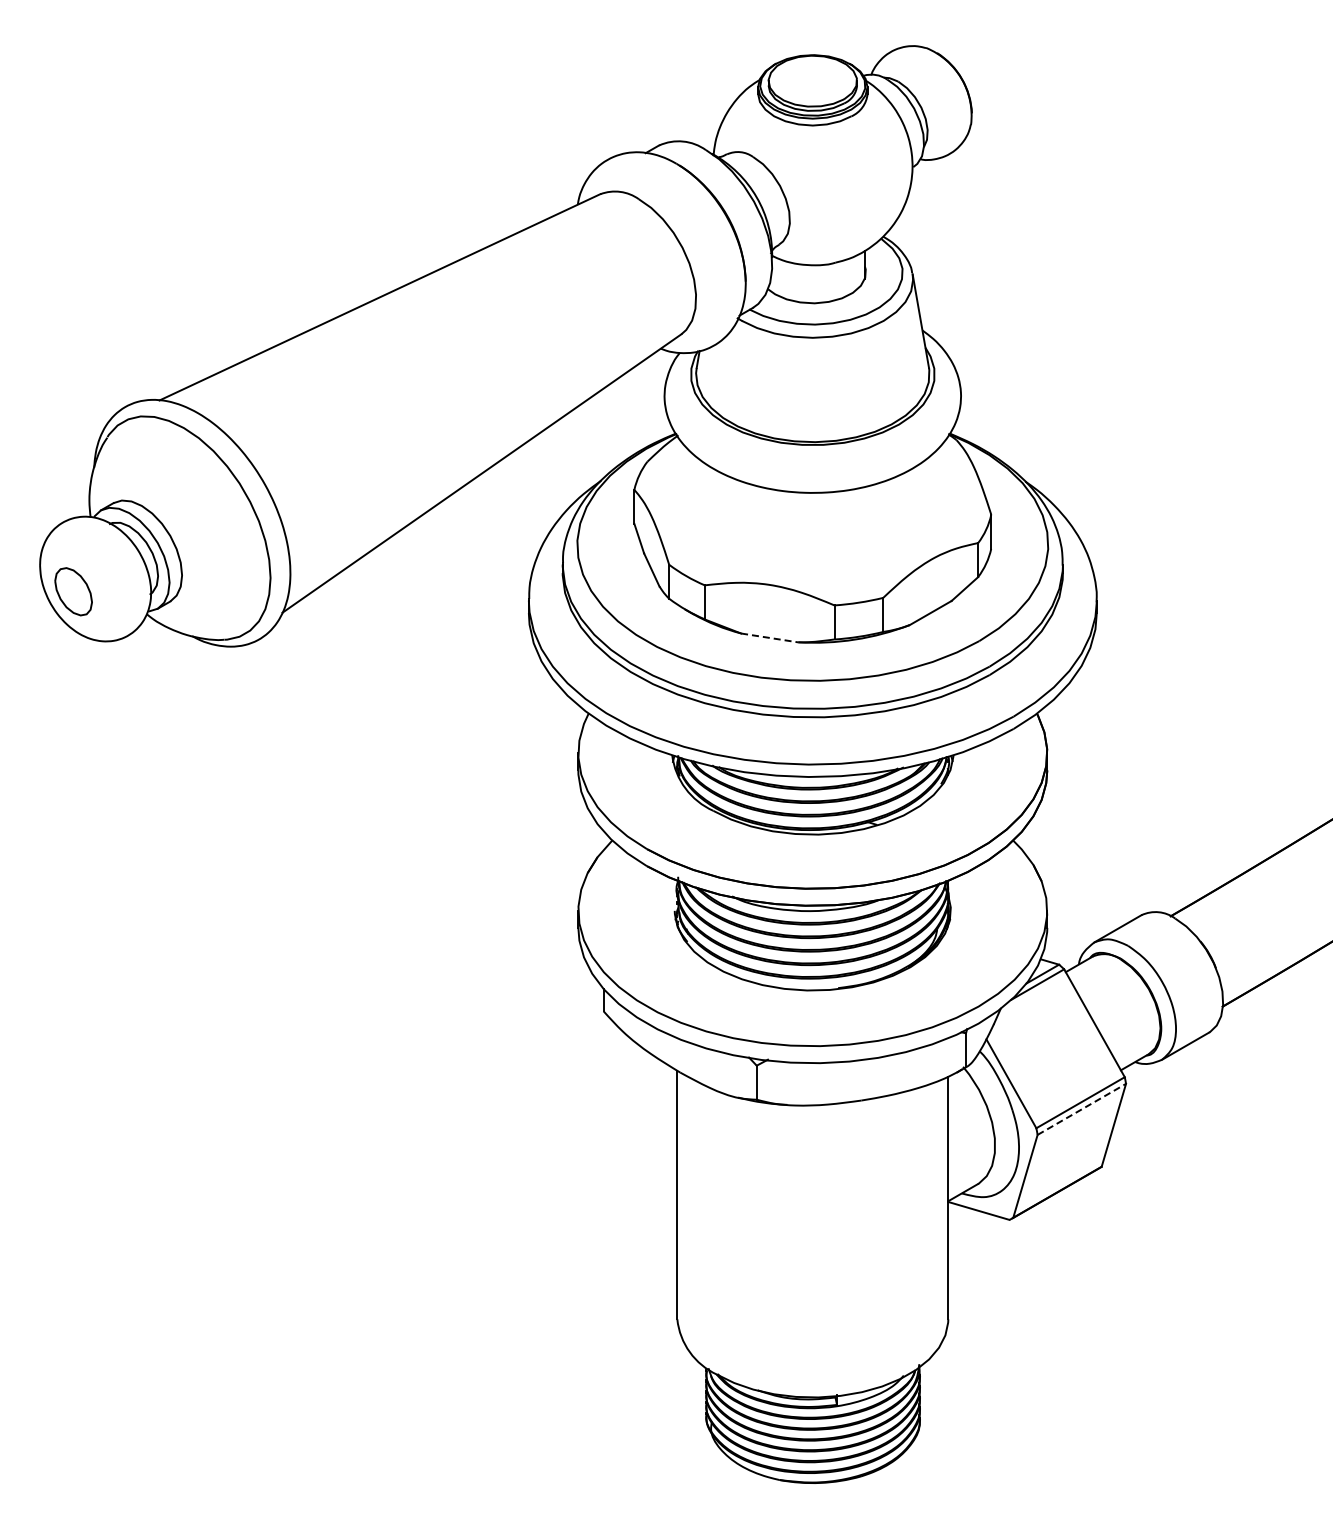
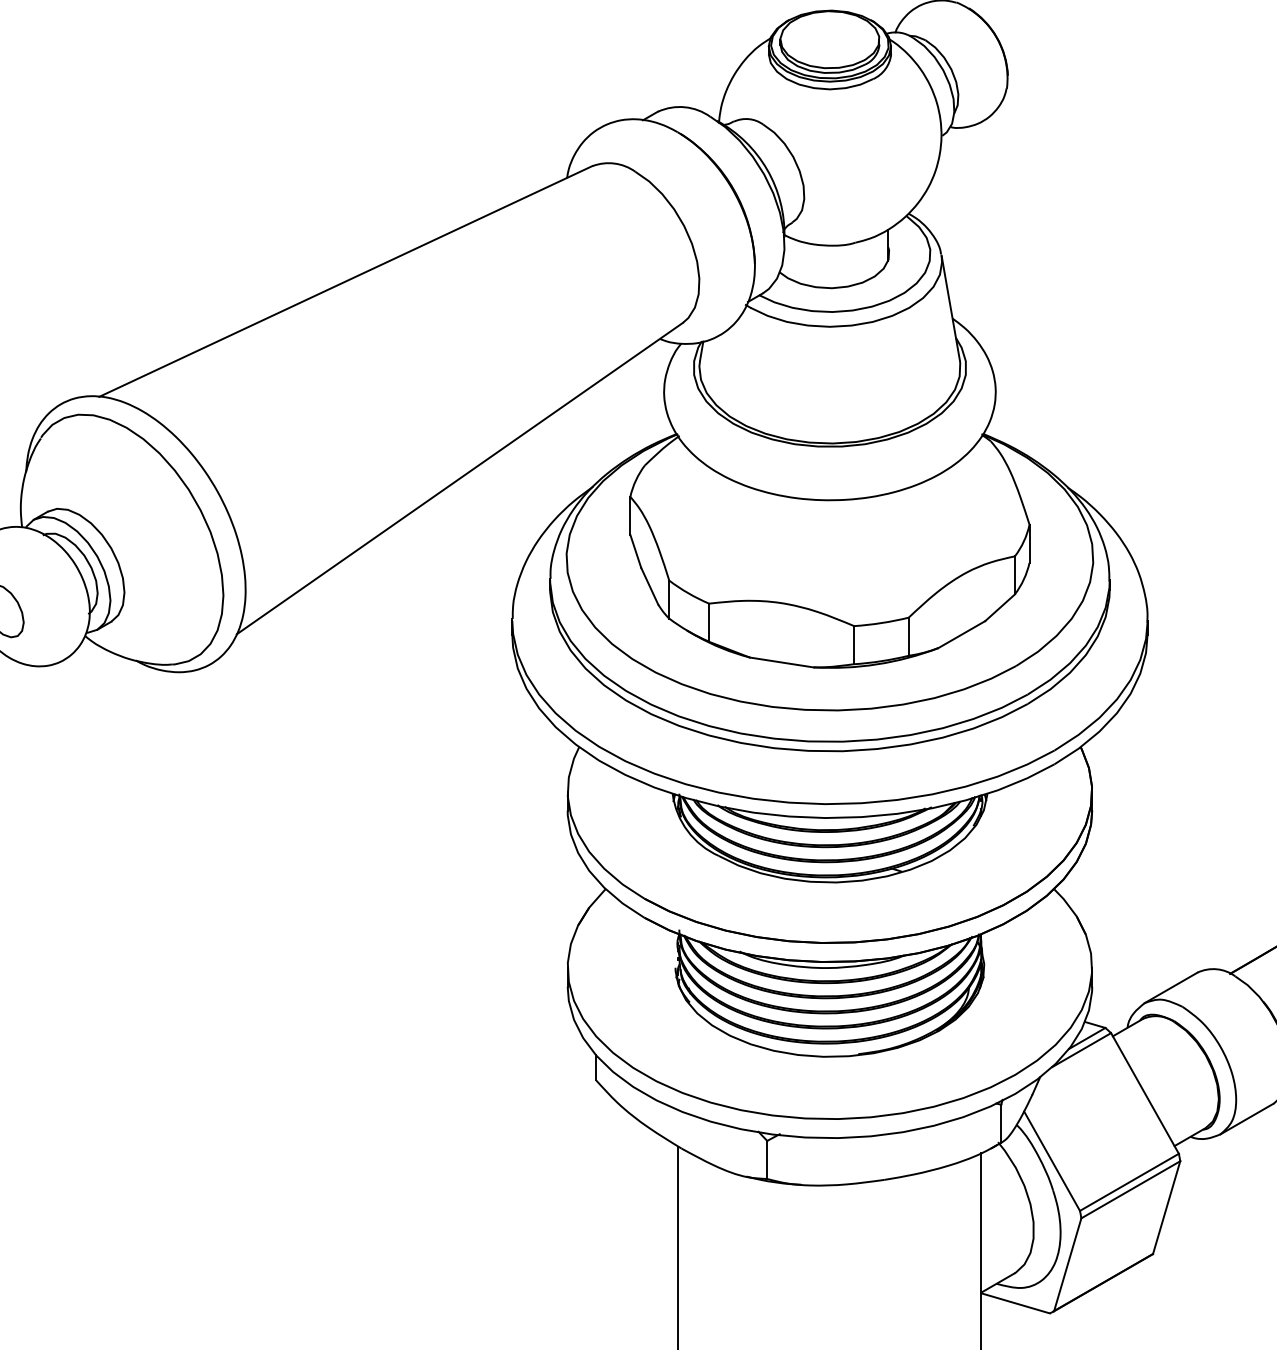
line: (769, 637) -> (781, 661), dashed -> solid
line: (1082, 1109) -> (1131, 1189), dashed -> solid

